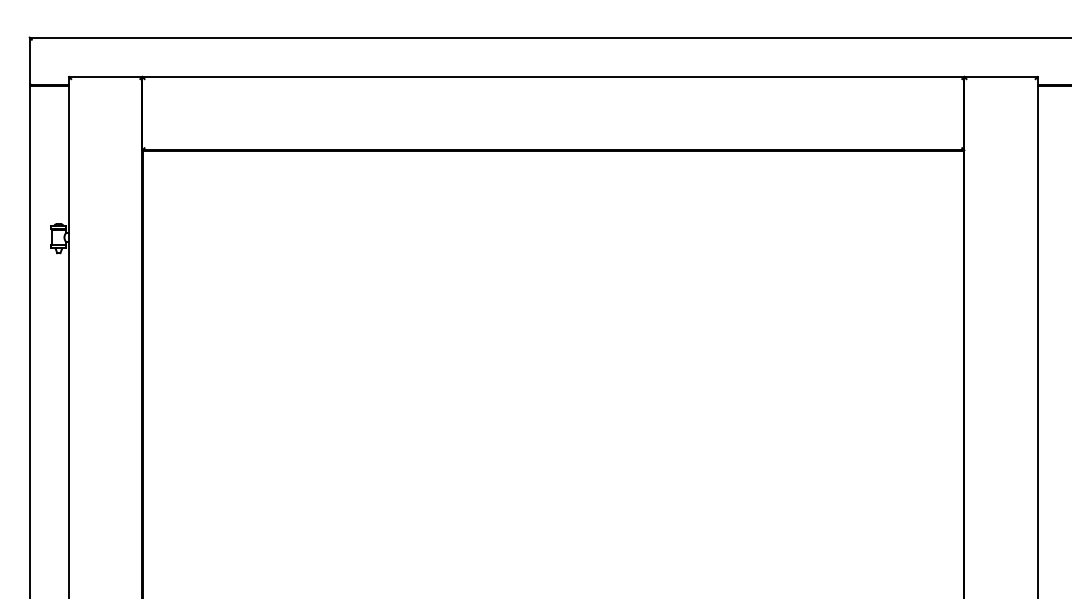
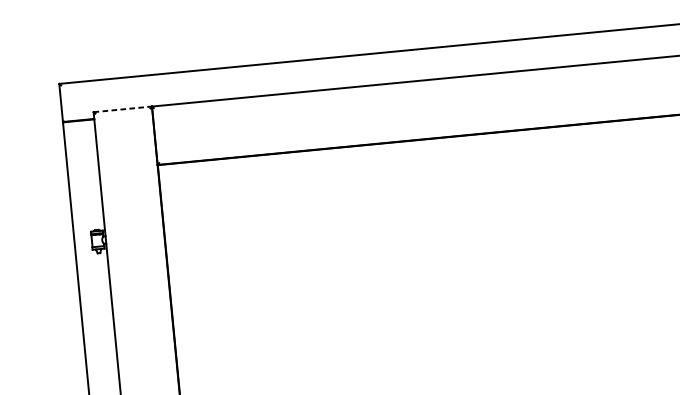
line: (105, 76) -> (122, 109), solid -> dashed

